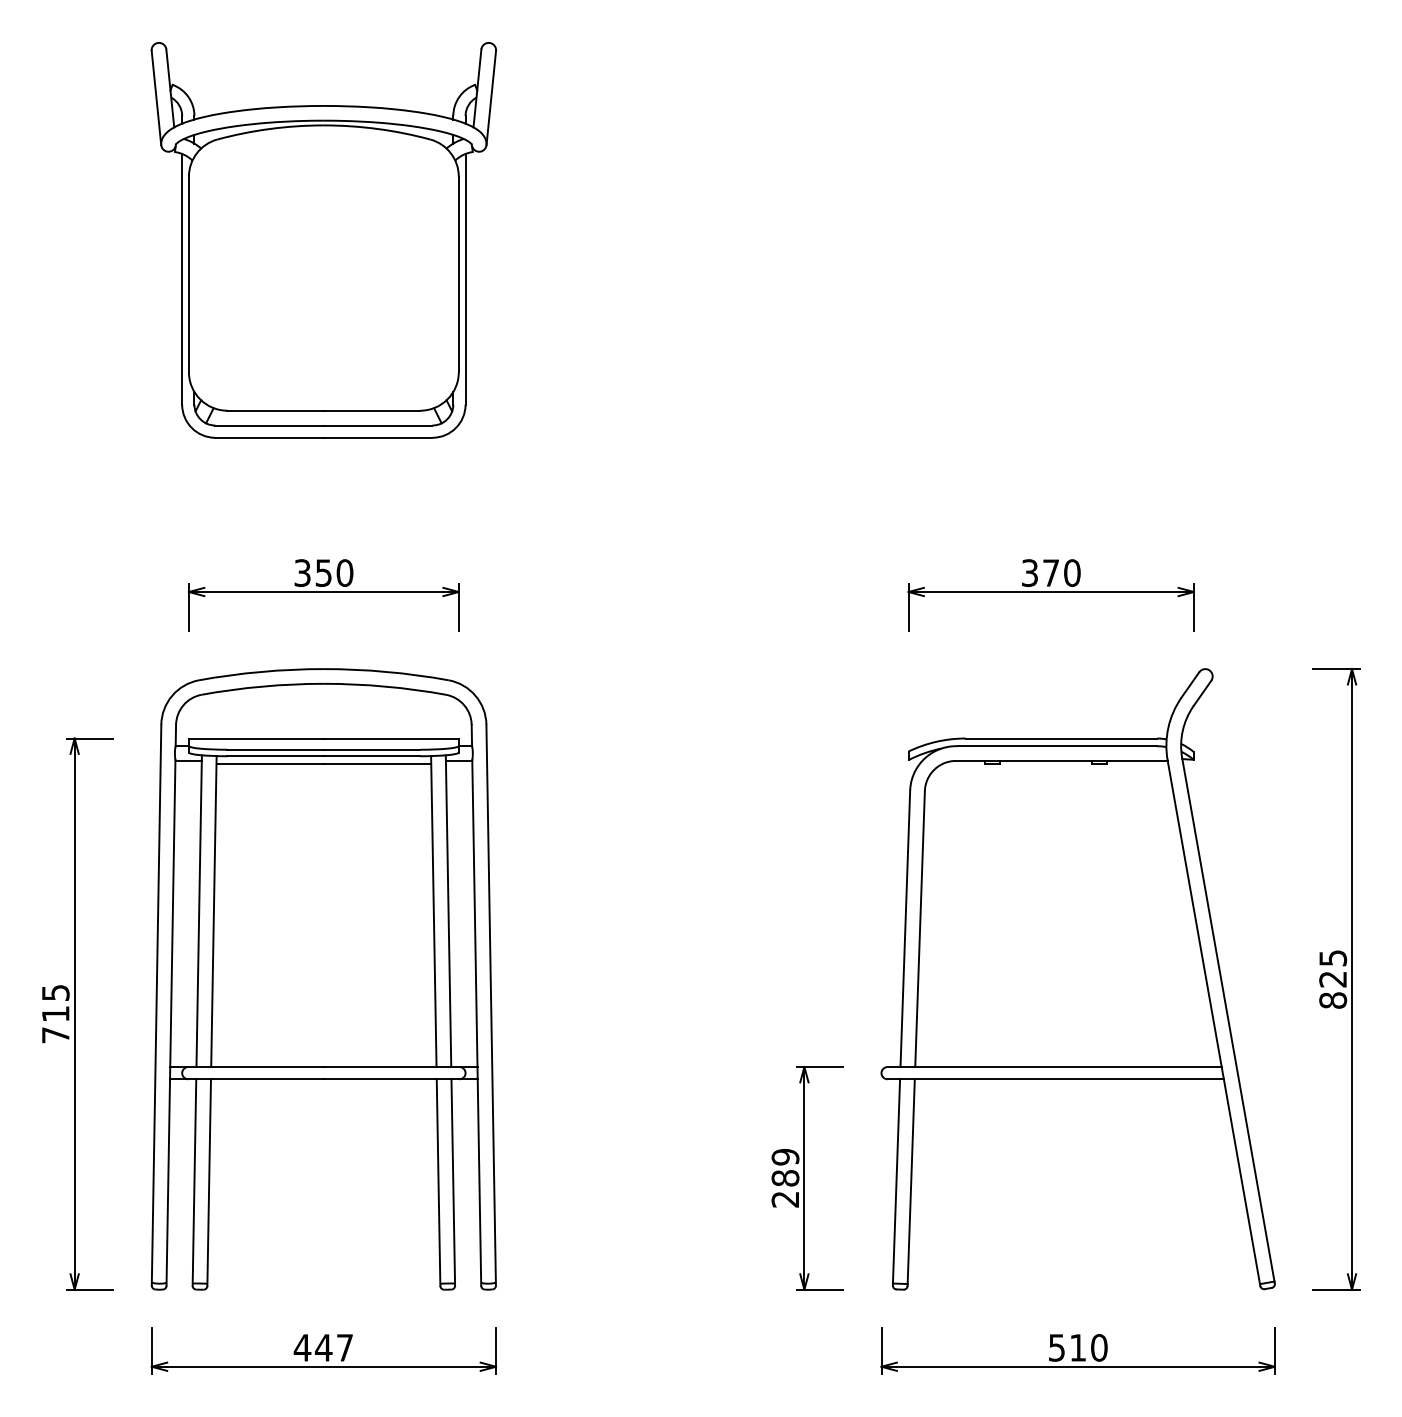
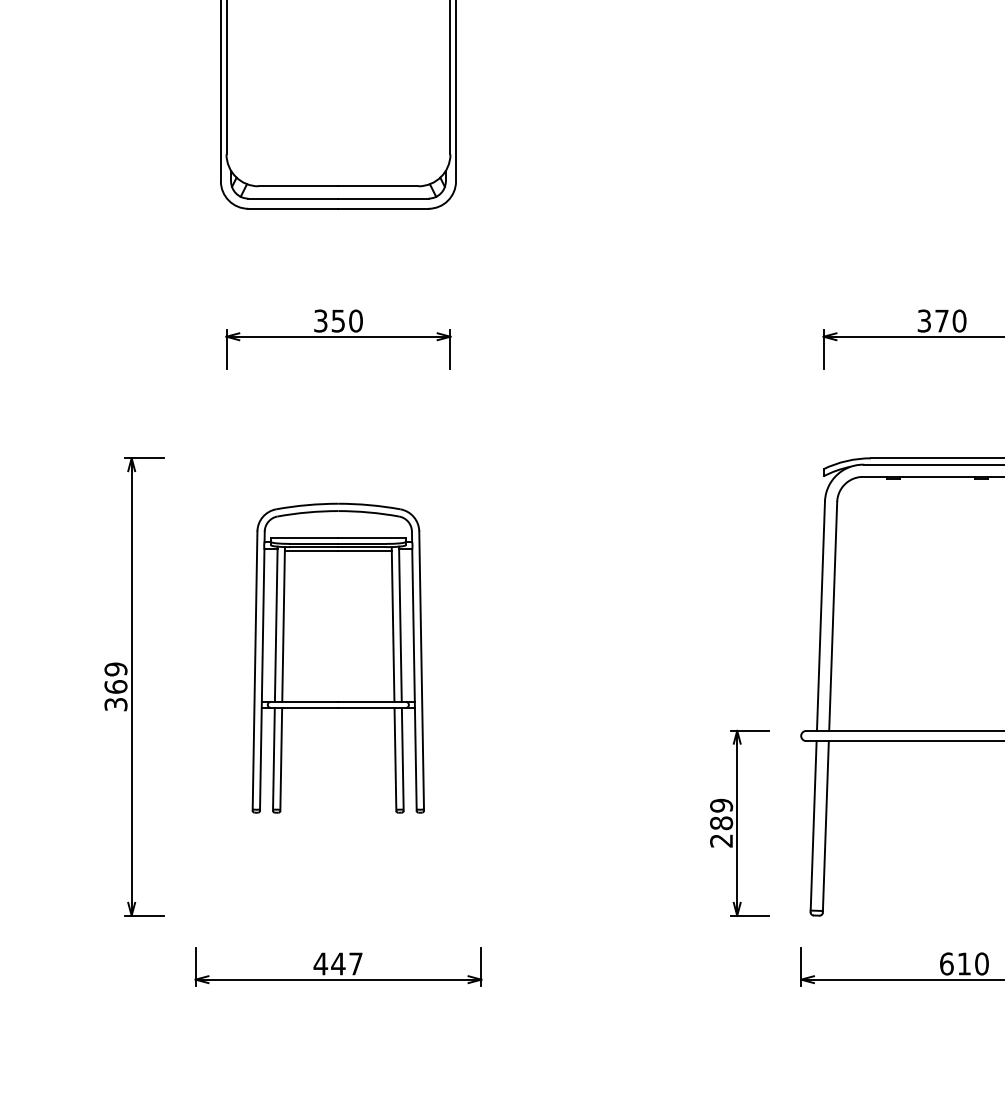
part: (323, 979) -> (338, 658), size x0.6
text: (55, 1013) -> (115, 686), 715 -> 369
text: (1056, 1347) -> (946, 963), 510 -> 610

